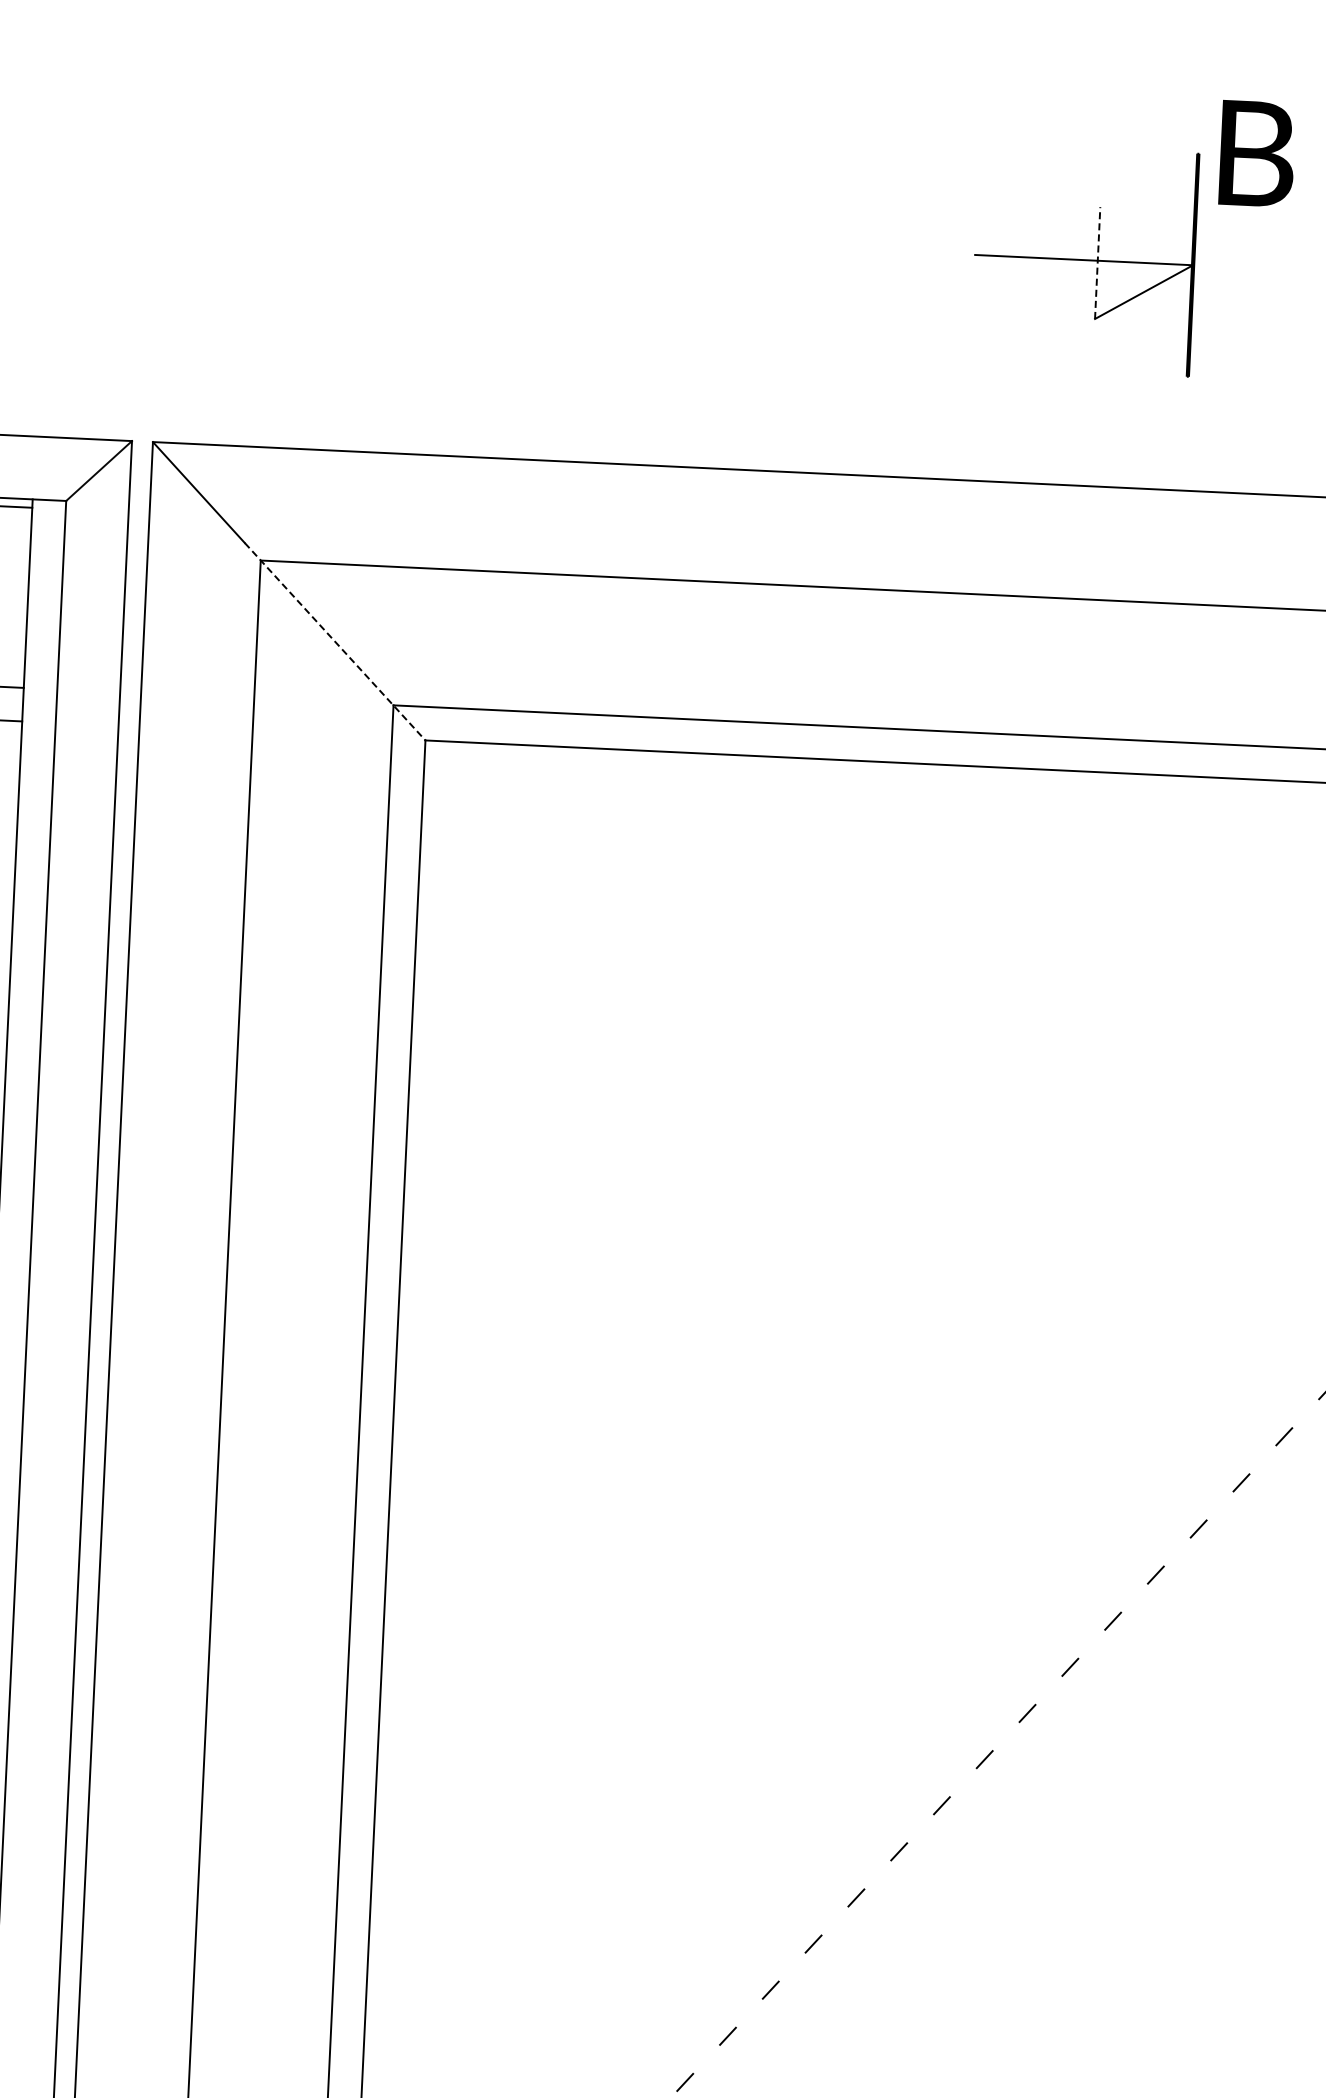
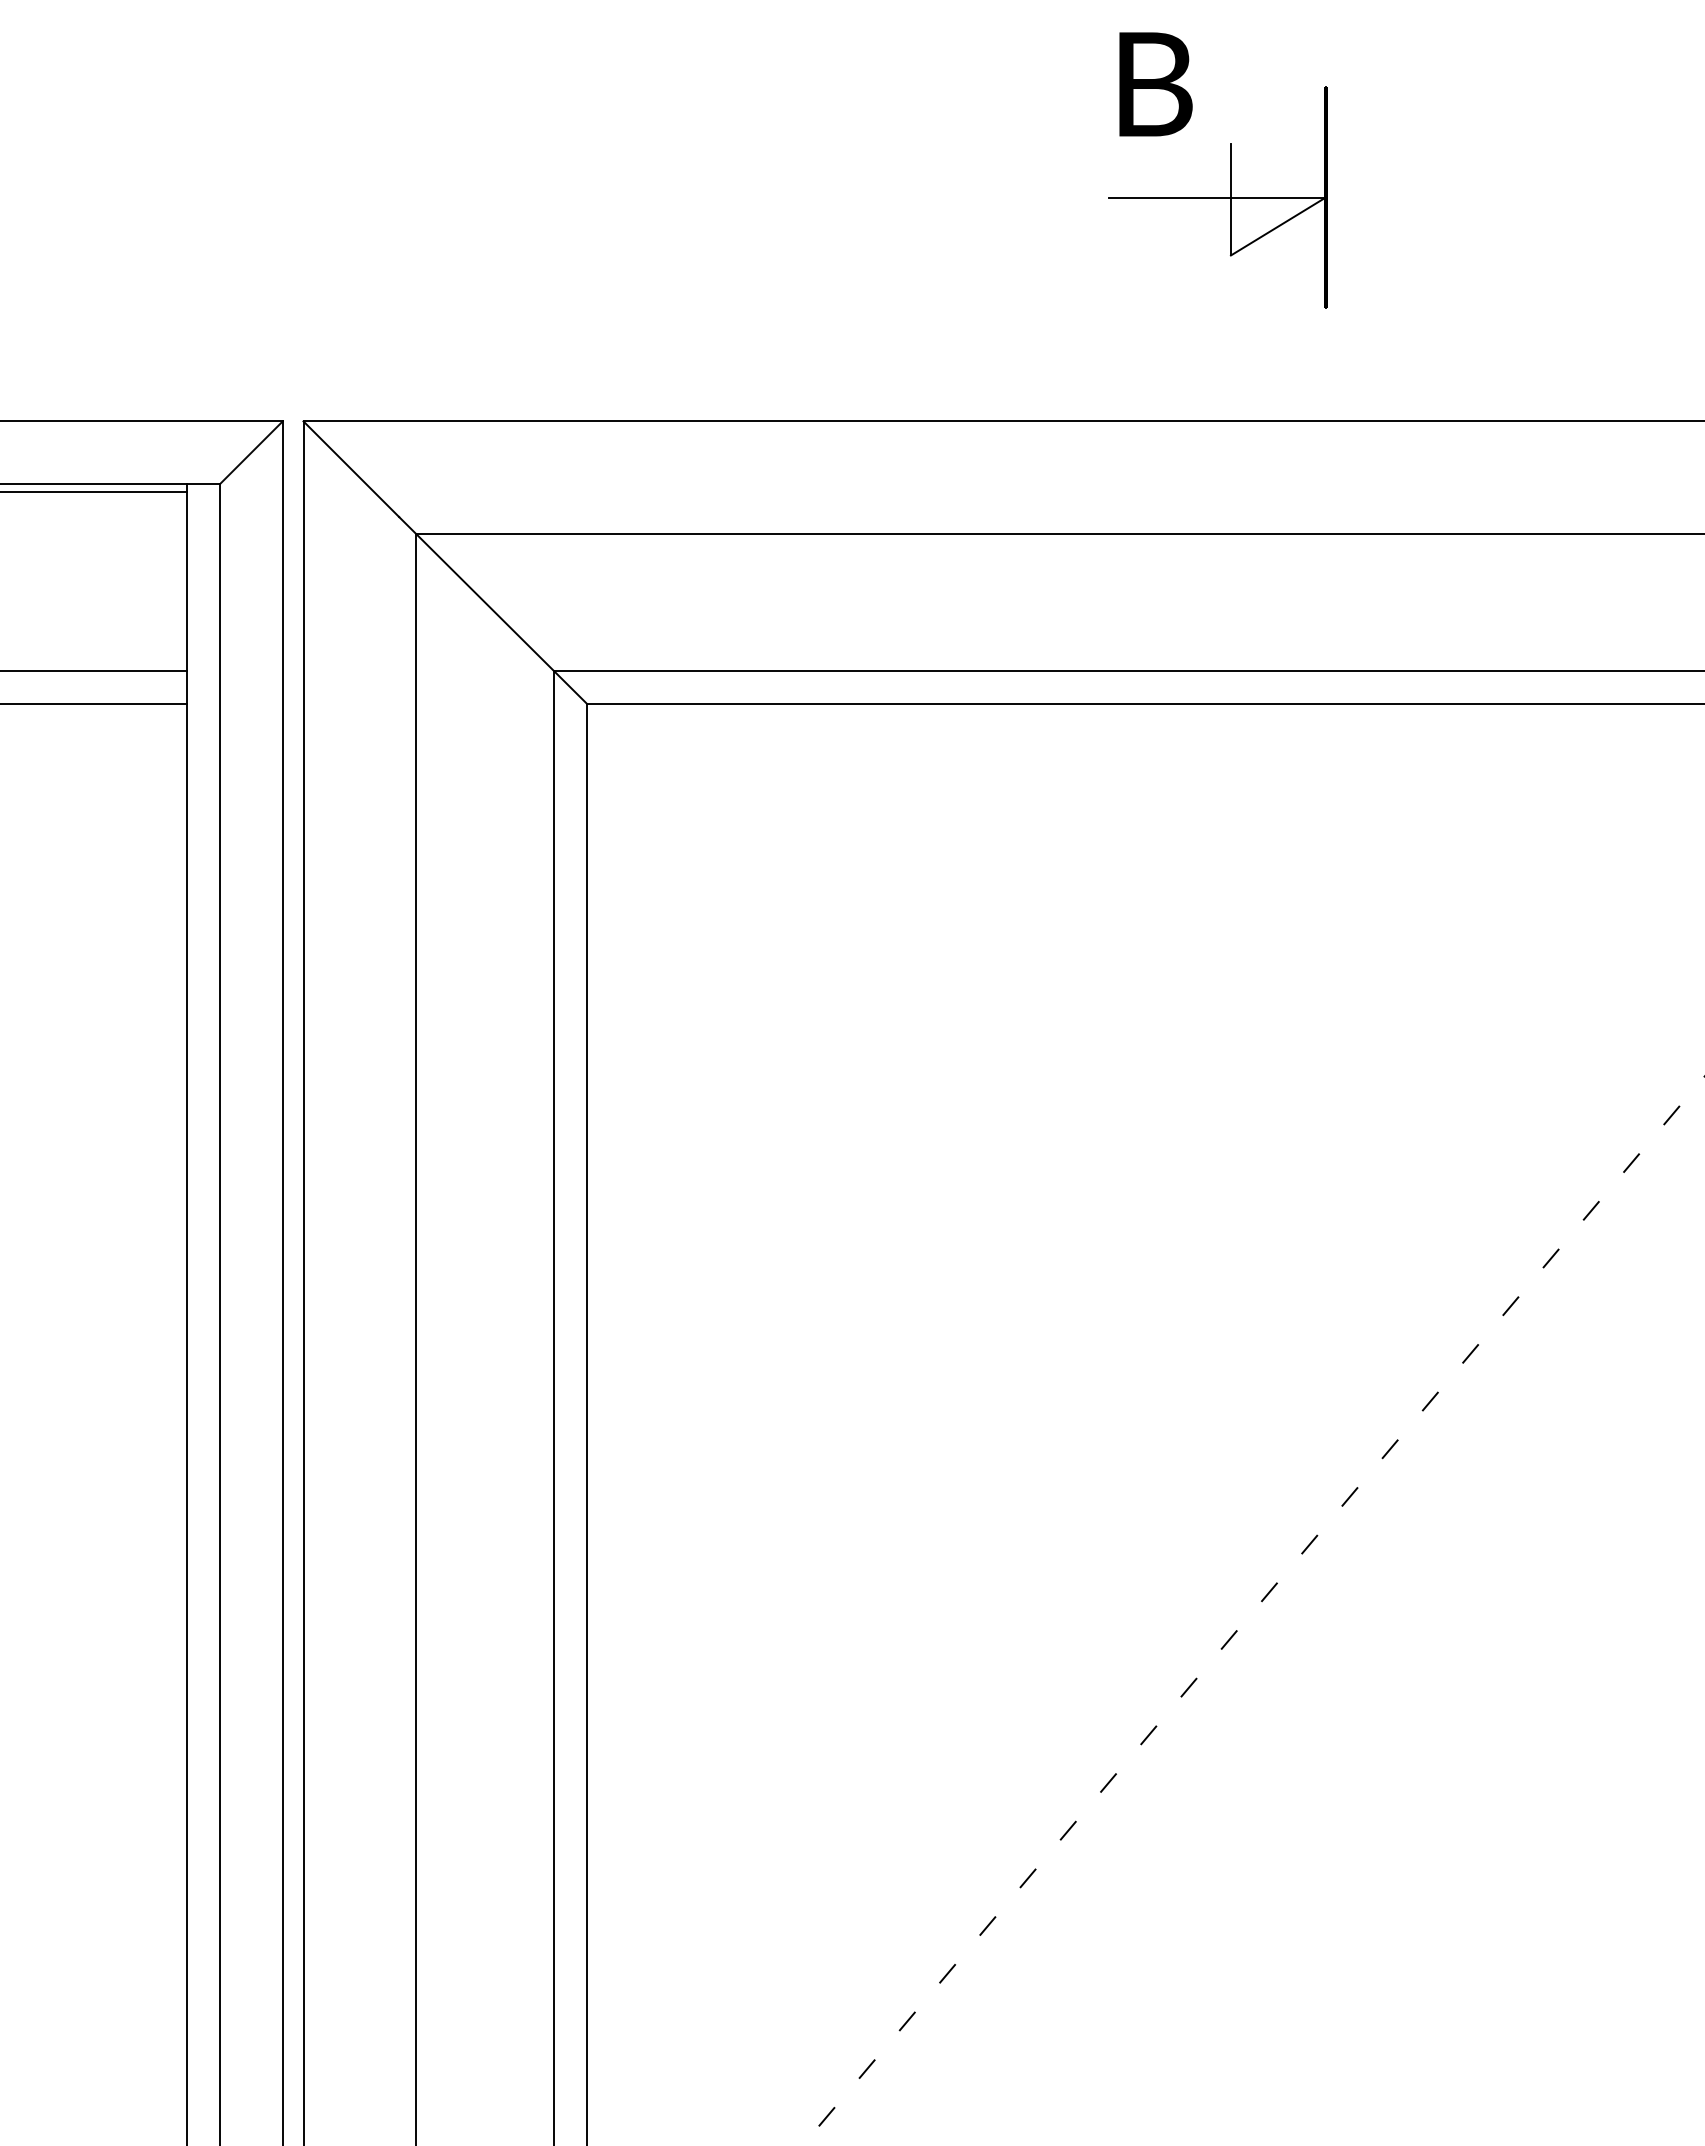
text: (1256, 154) -> (1155, 84), moved
line: (1097, 262) -> (1230, 199), dashed -> solid
line: (335, 641) -> (493, 610), dashed -> solid

